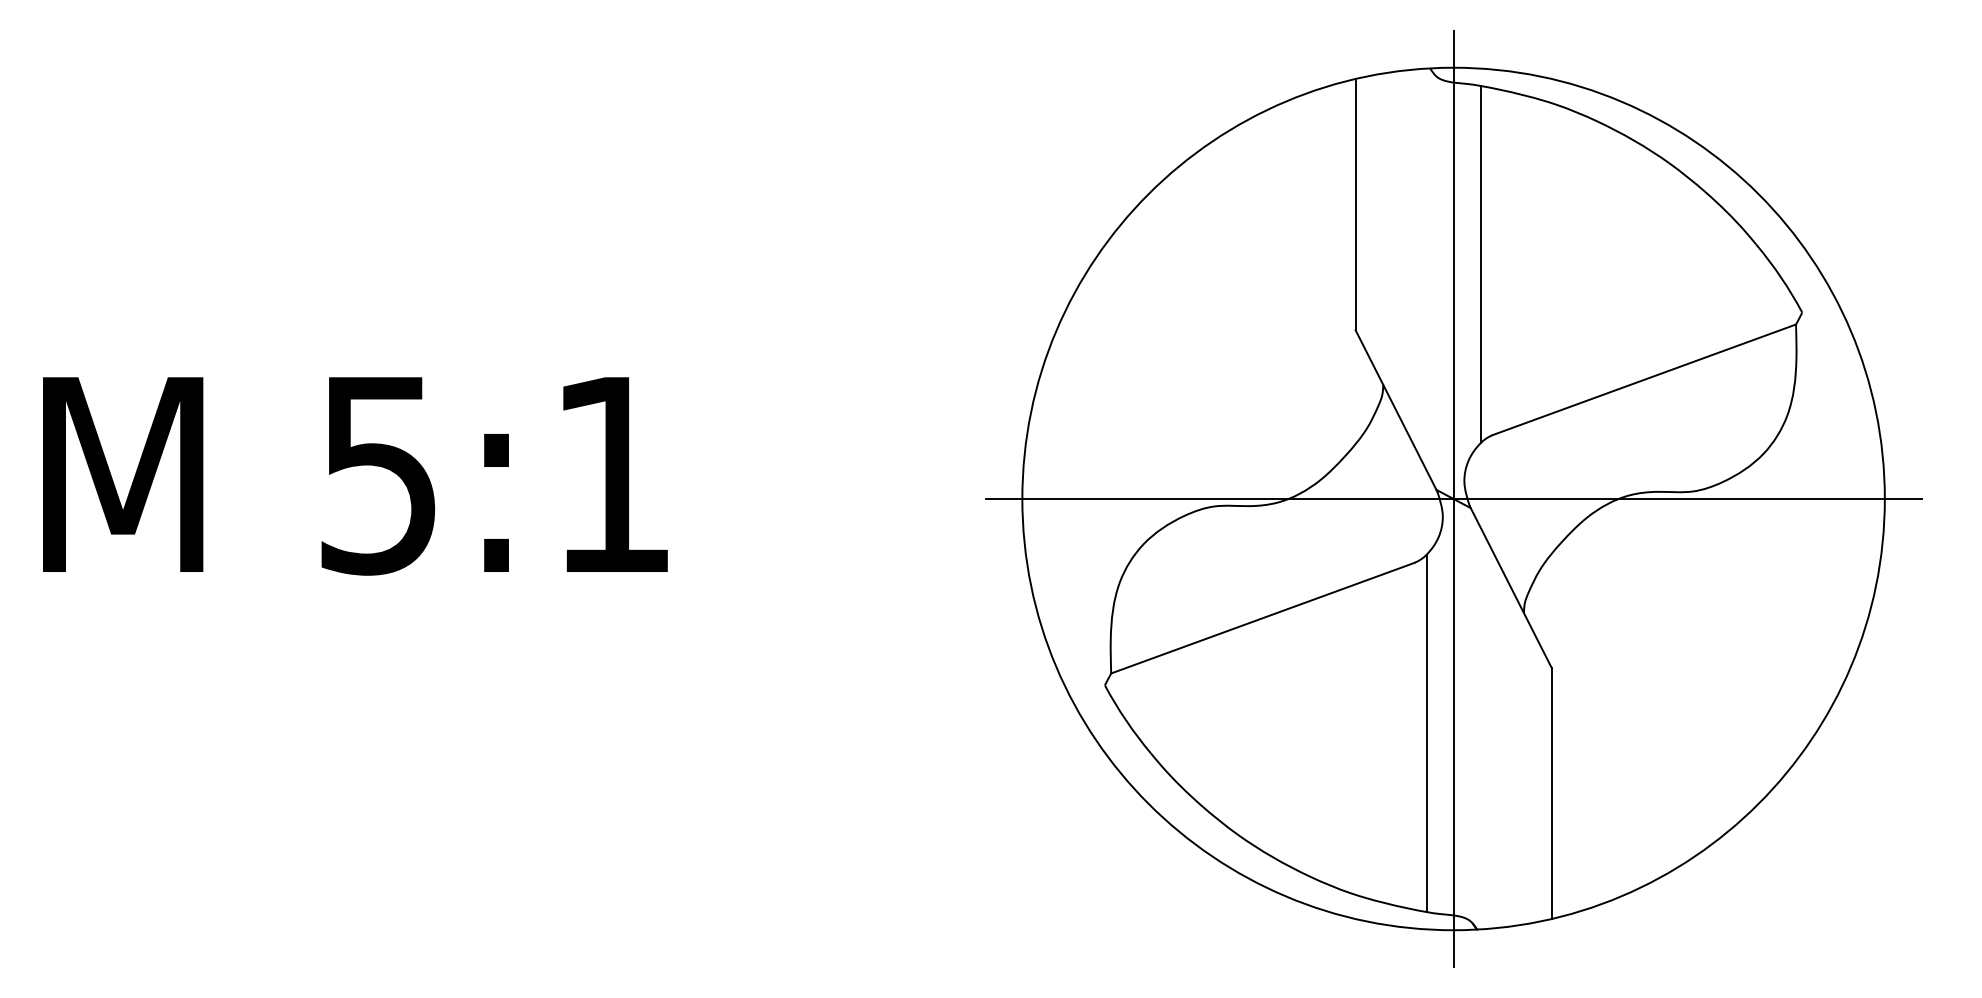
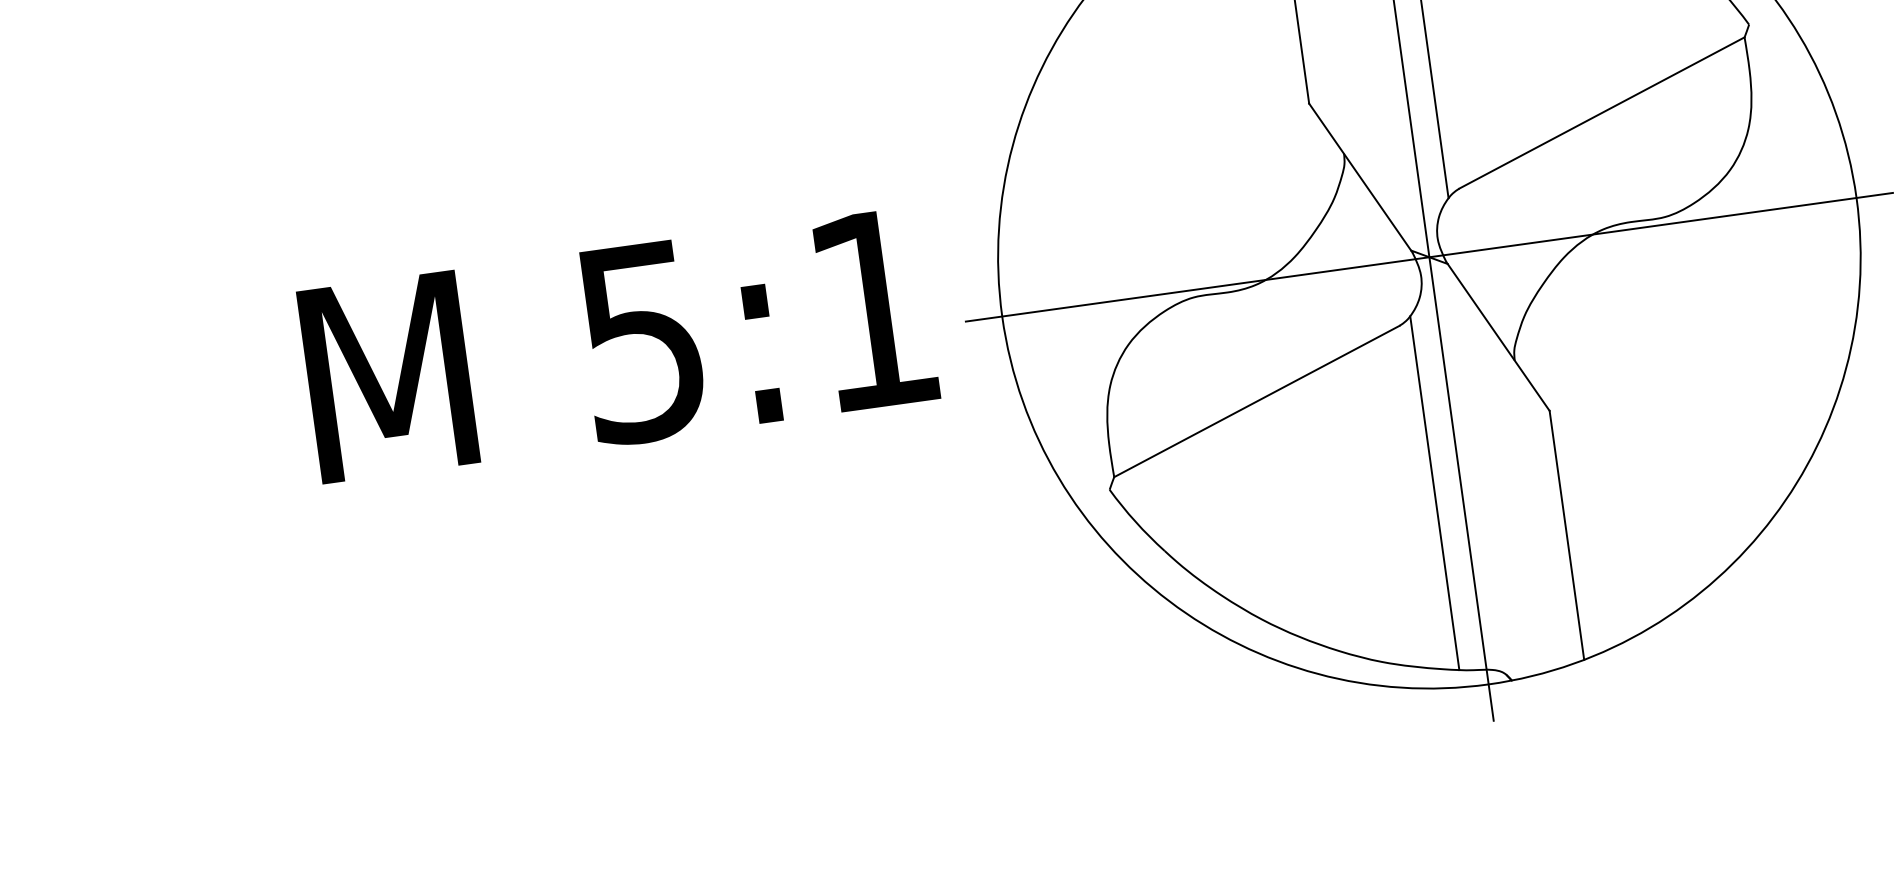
text: (355, 476) -> (618, 347), moved

